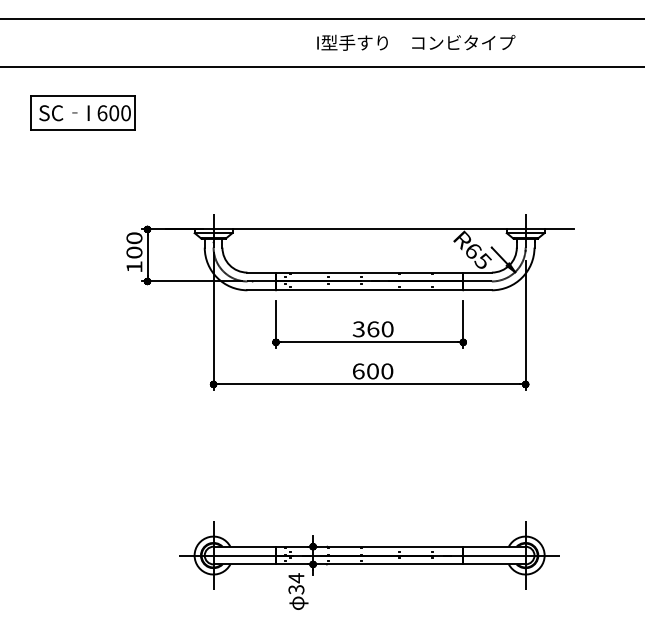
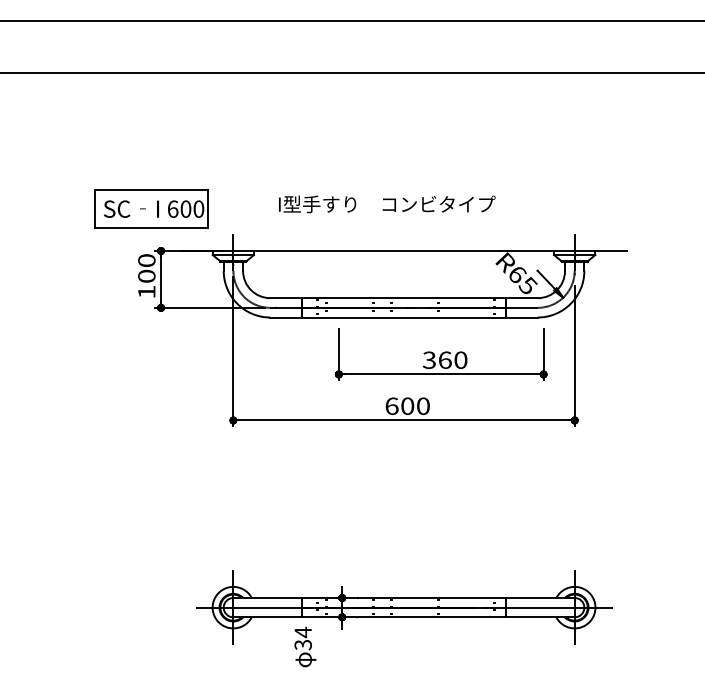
text: (416, 42) -> (387, 204), moved
part: (82, 112) -> (151, 208), moved
part: (369, 324) -> (441, 354), moved
text: (298, 591) -> (305, 646), moved

